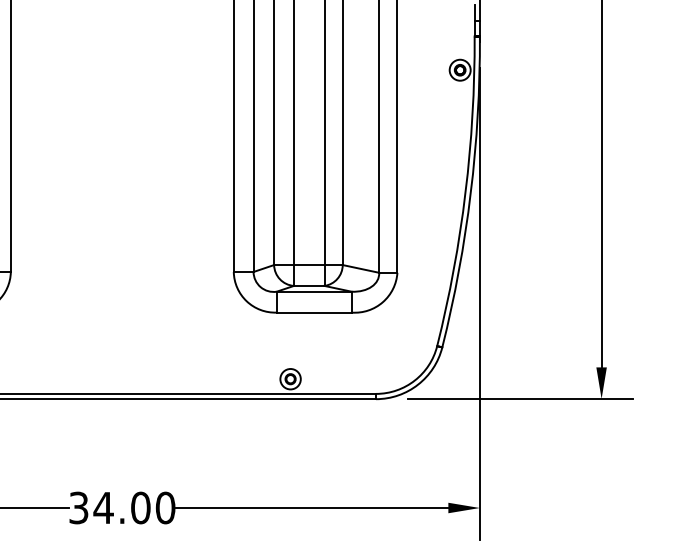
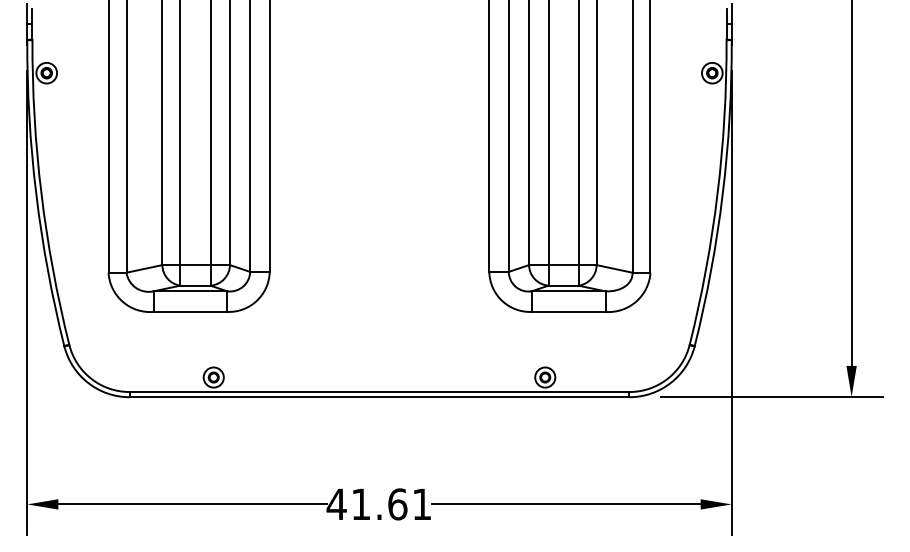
text: (121, 508) -> (378, 504), 34.00 -> 41.61

